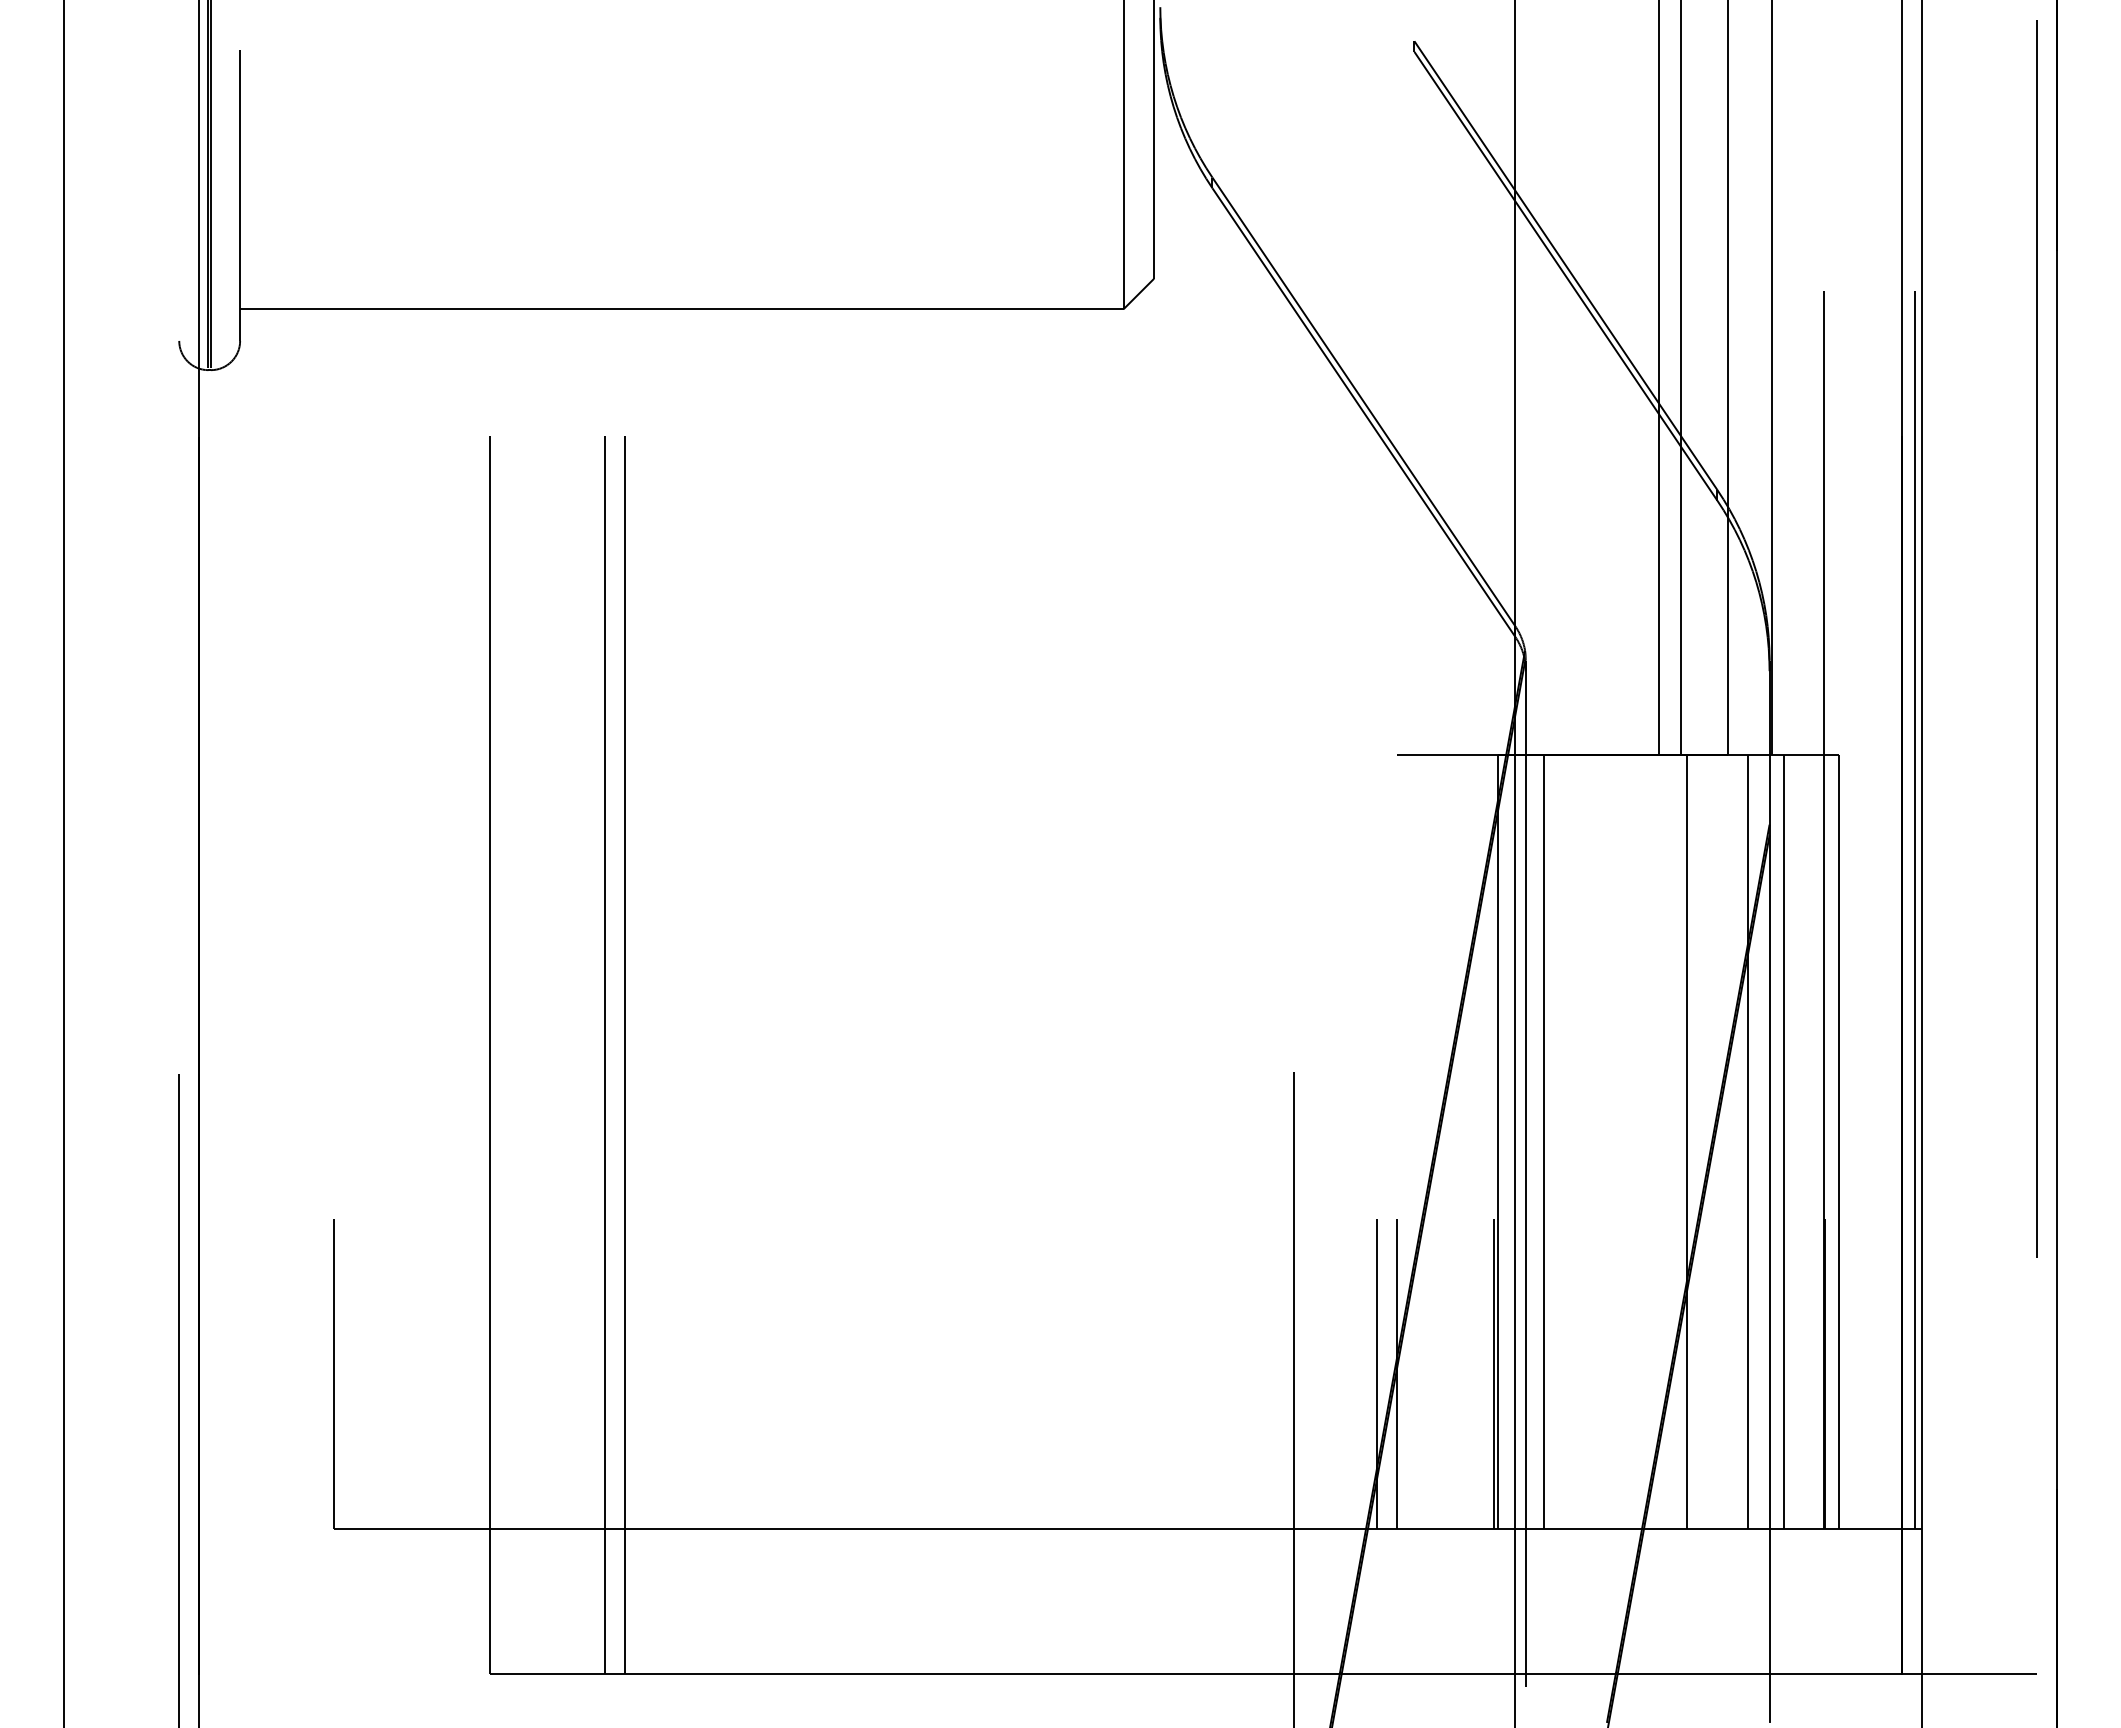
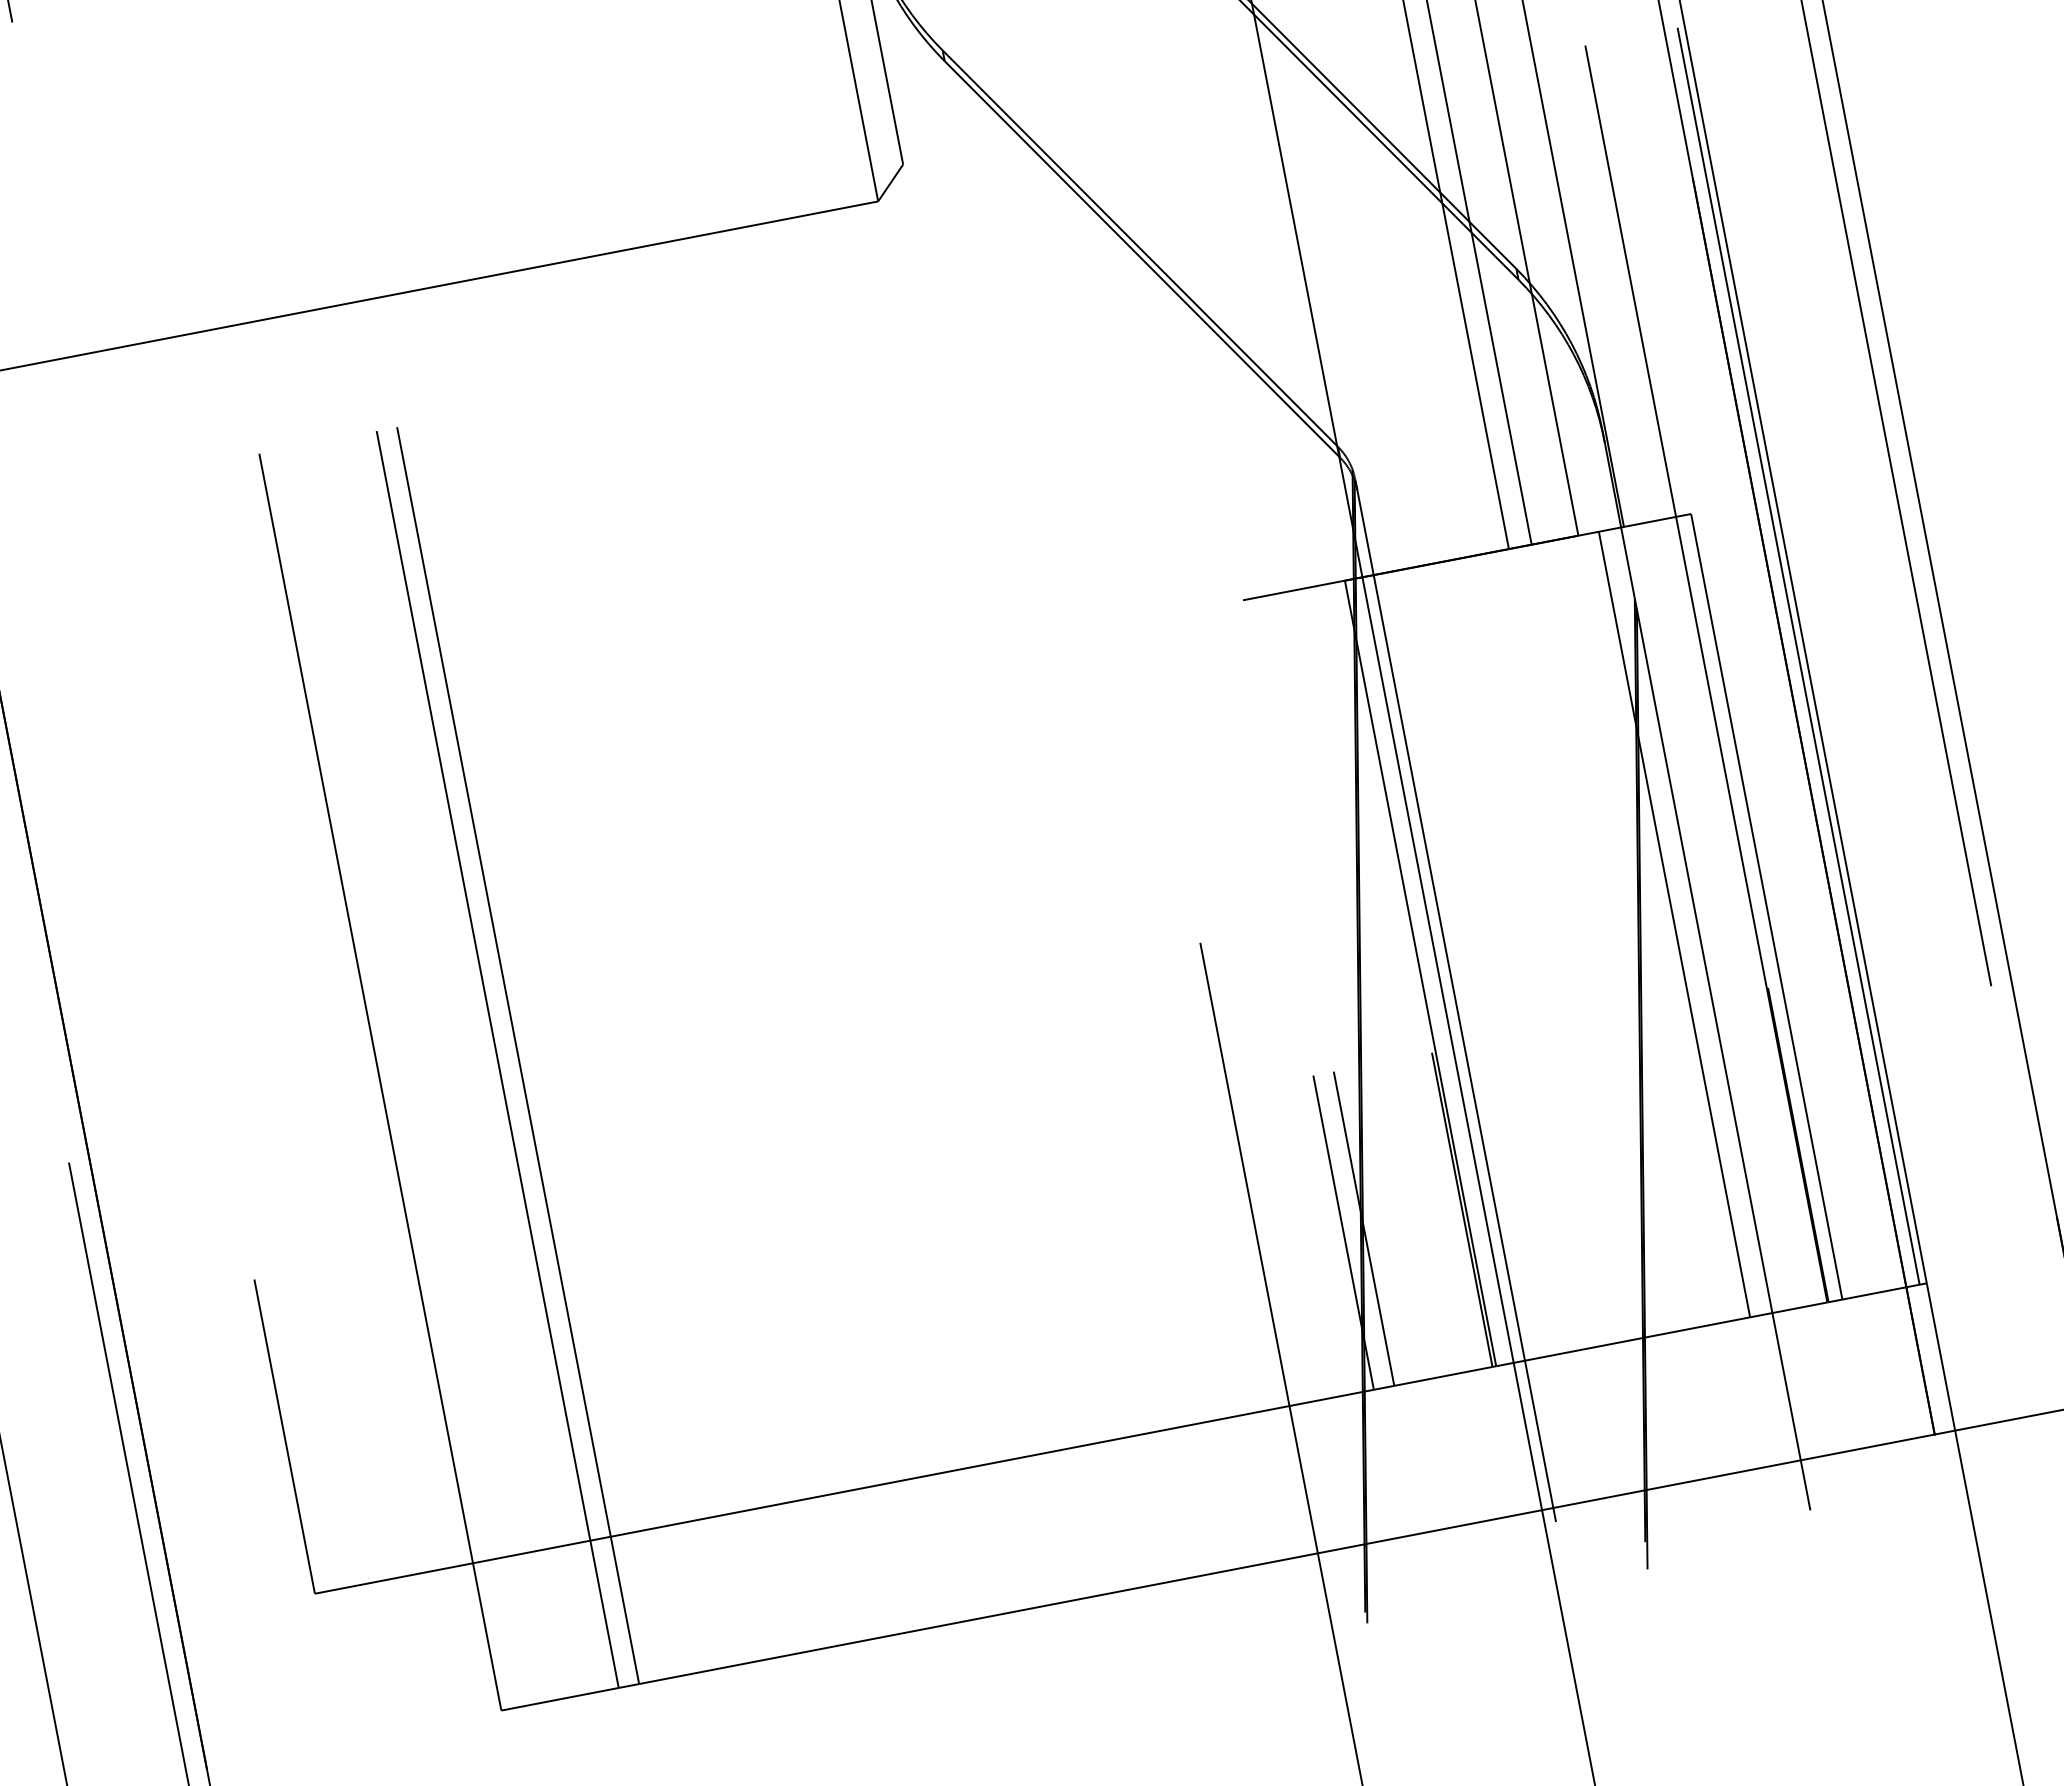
line: (1544, 1141) -> (1468, 964), removed
line: (1687, 1141) -> (1613, 936), removed
line: (1784, 1141) -> (1711, 917), removed

